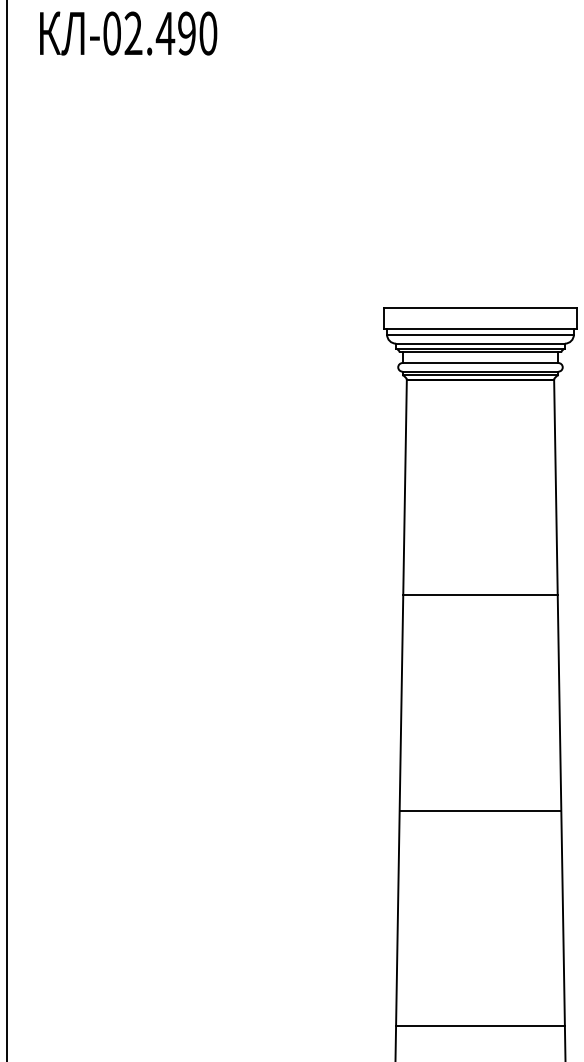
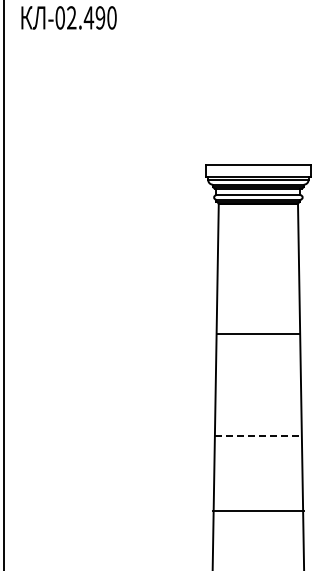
line: (478, 594) -> (257, 333), moved
line: (480, 809) -> (258, 435), solid -> dashed
line: (478, 1025) -> (257, 510), moved

